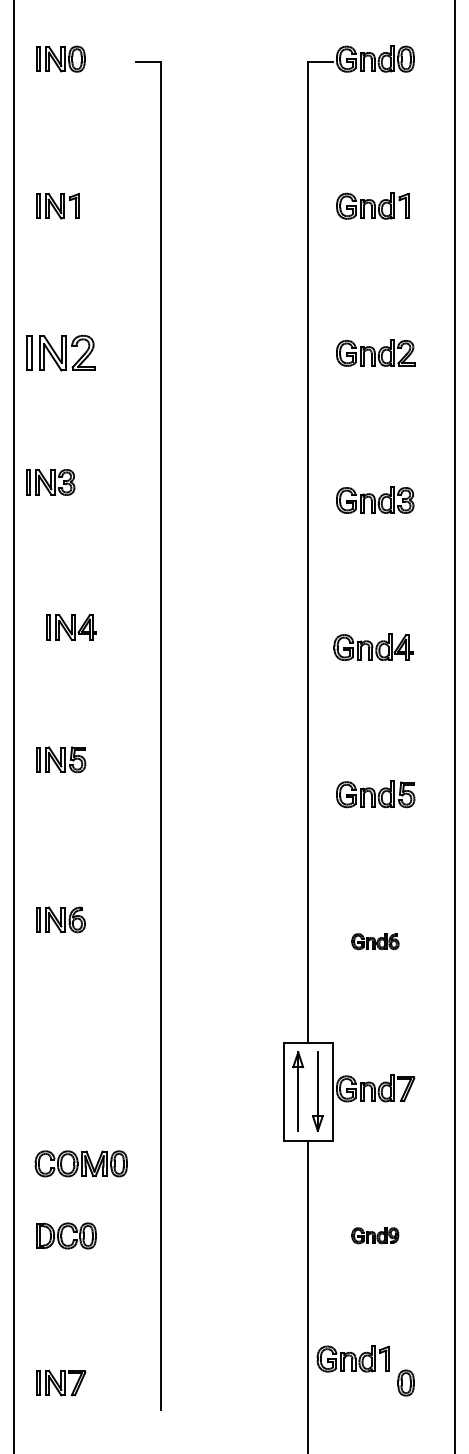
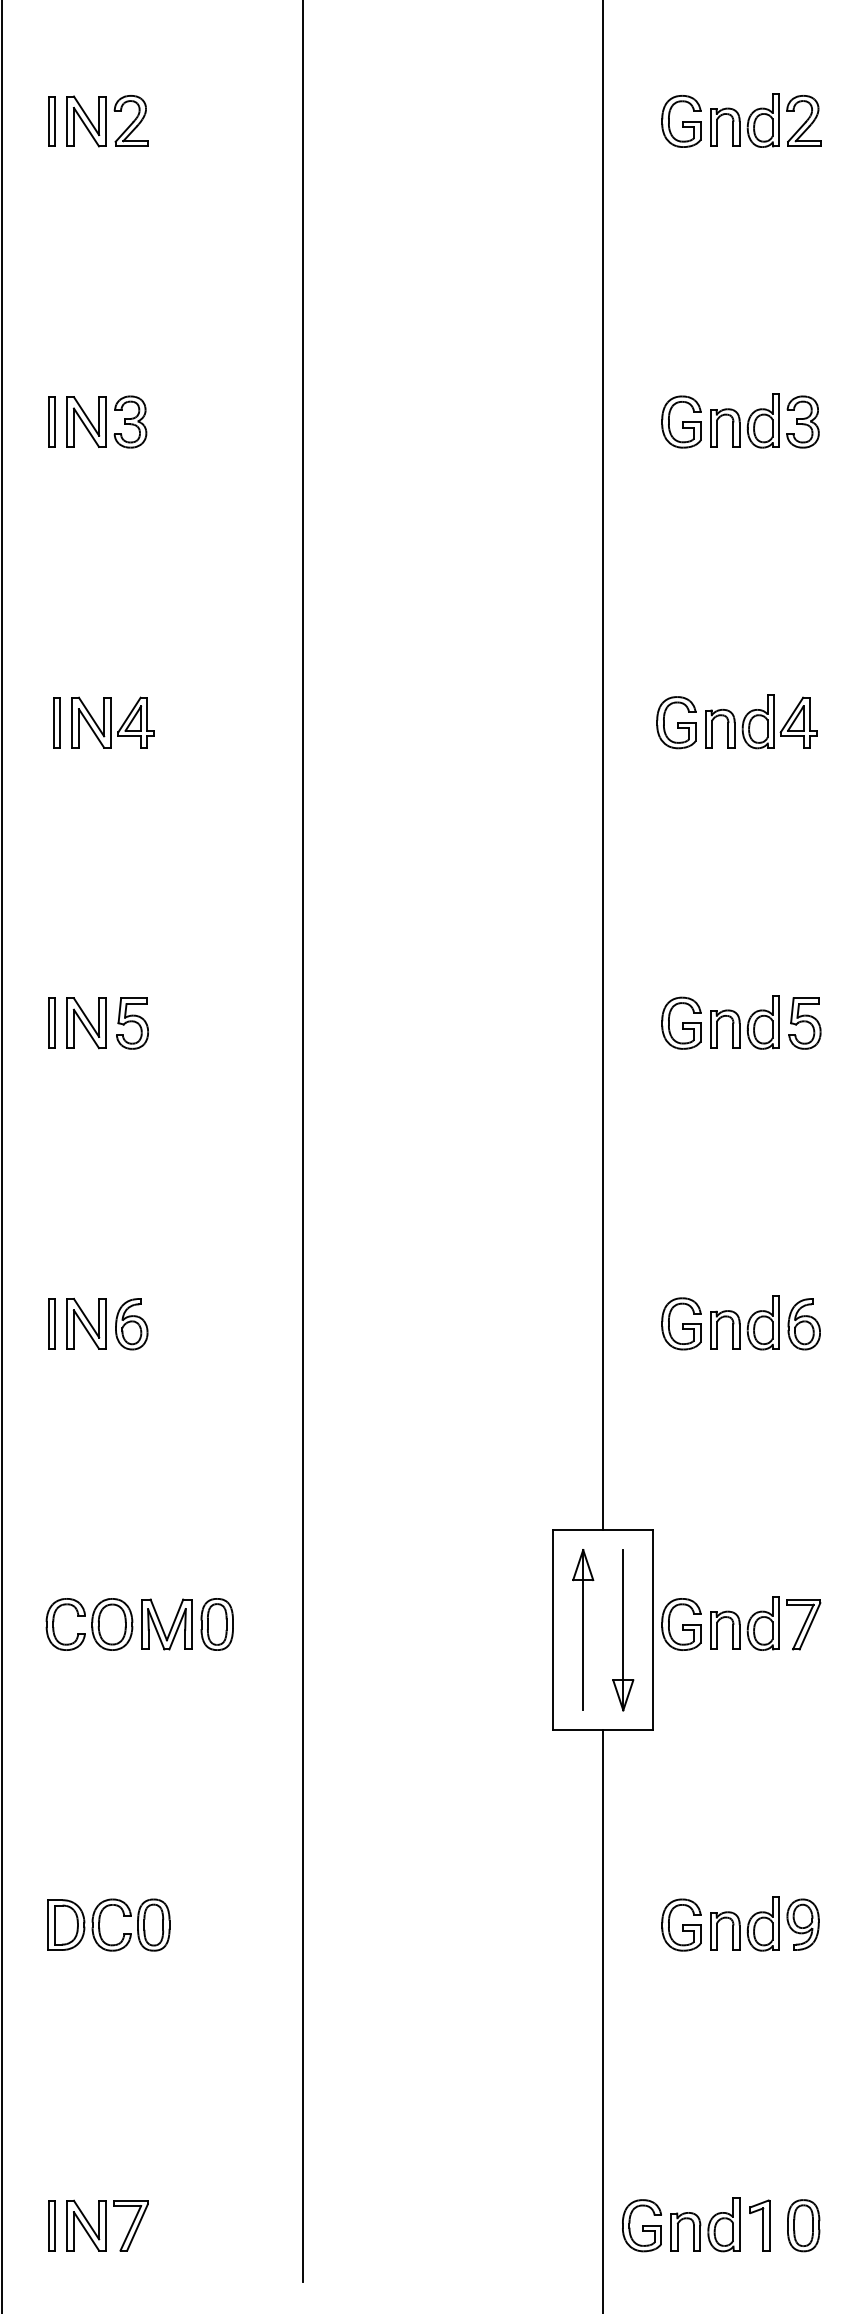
part: (60, 353) -> (97, 121), size x0.71
part: (50, 482) -> (97, 422), moved
part: (71, 627) -> (103, 722), moved
part: (61, 759) -> (99, 1022), moved
part: (60, 919) -> (97, 1323), moved
part: (375, 941) -> (741, 1323), size x1.67
part: (80, 1163) -> (138, 1623), moved
part: (375, 1235) -> (741, 1924), size x1.67
part: (352, 1358) -> (694, 2224), moved

